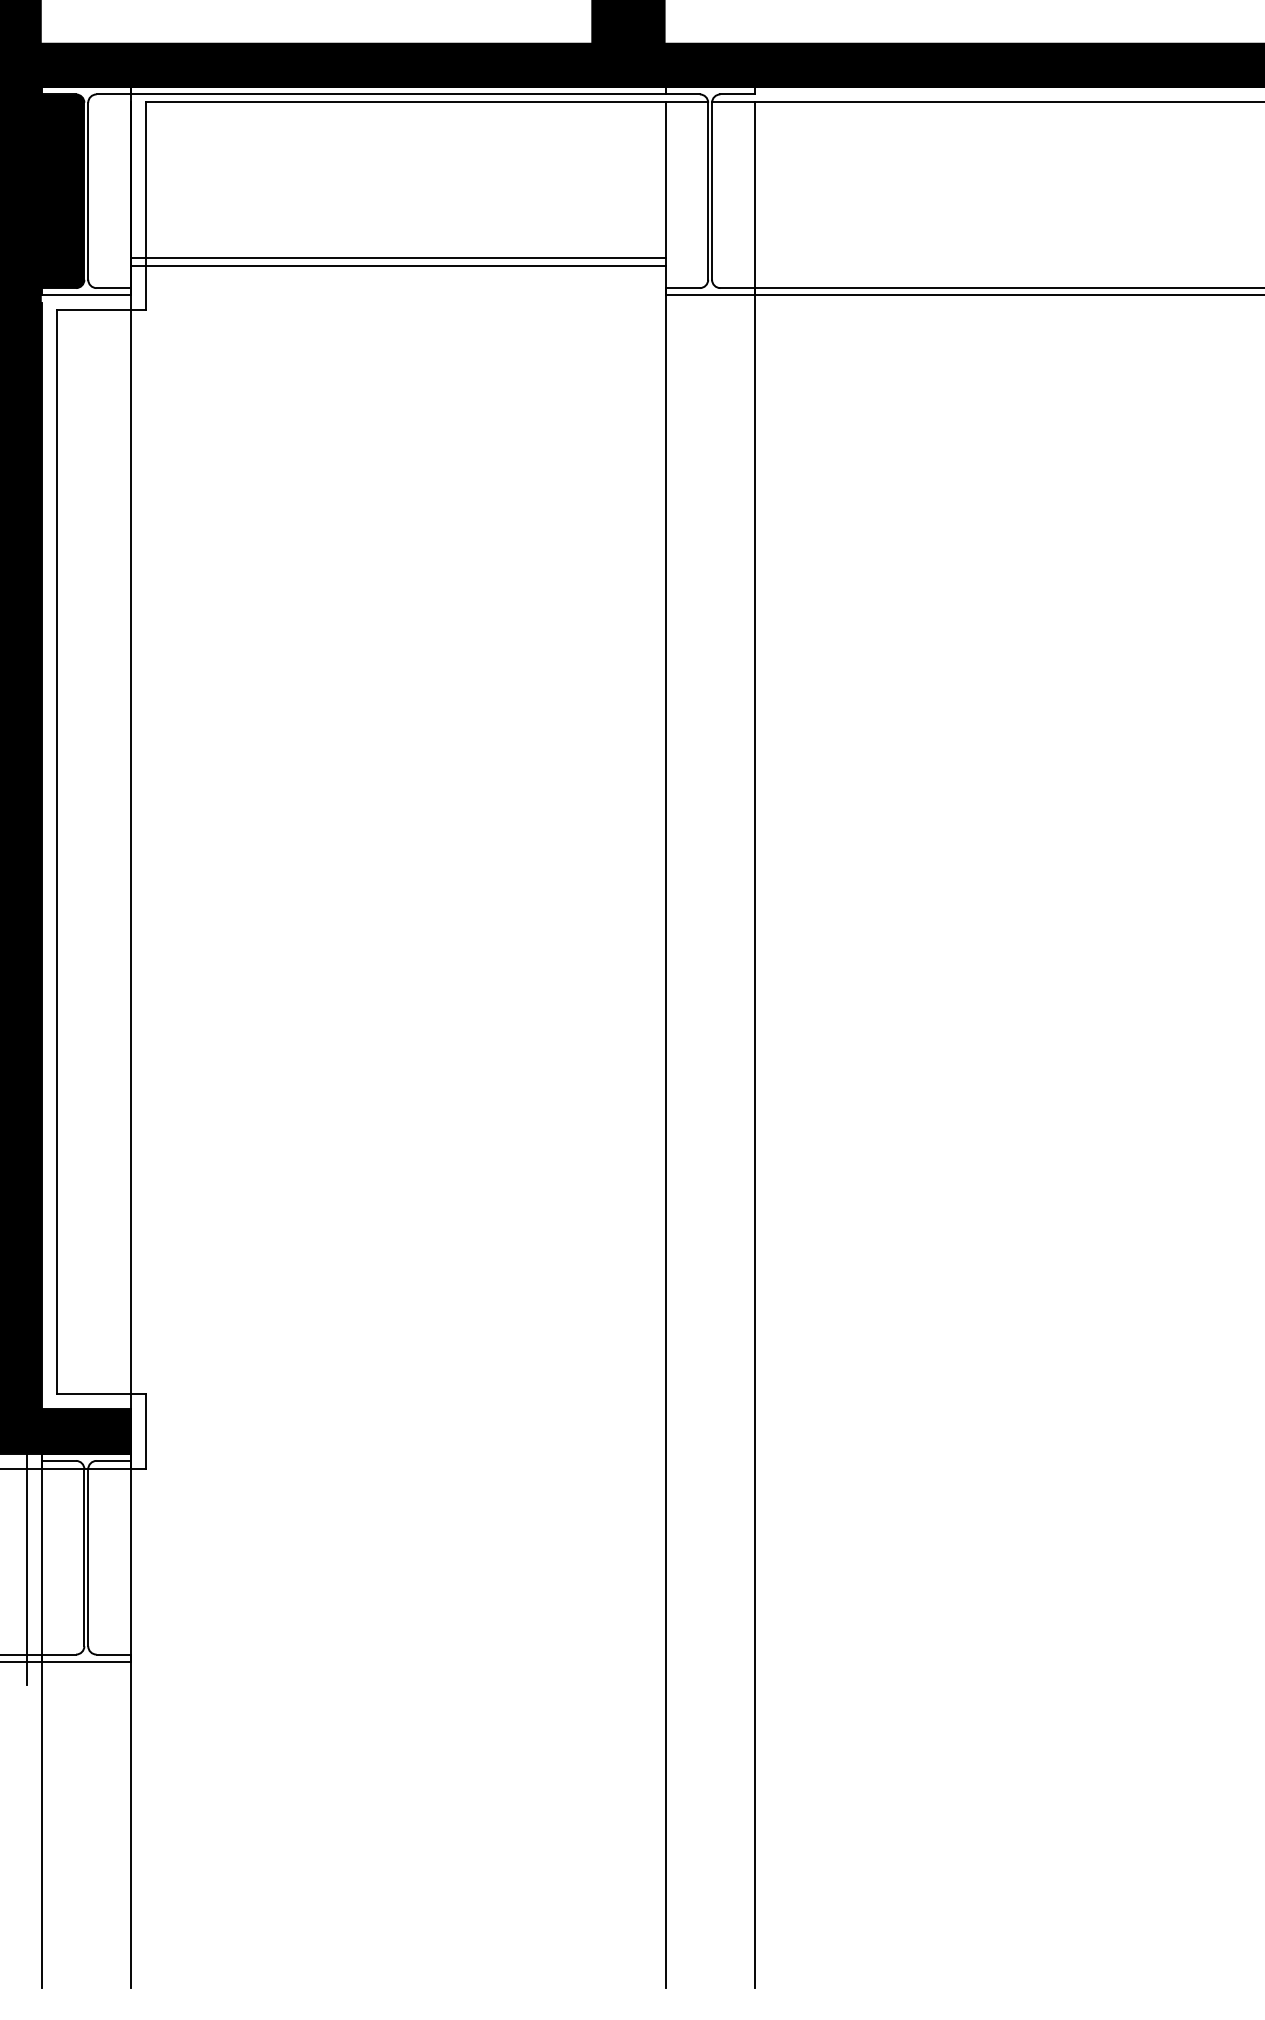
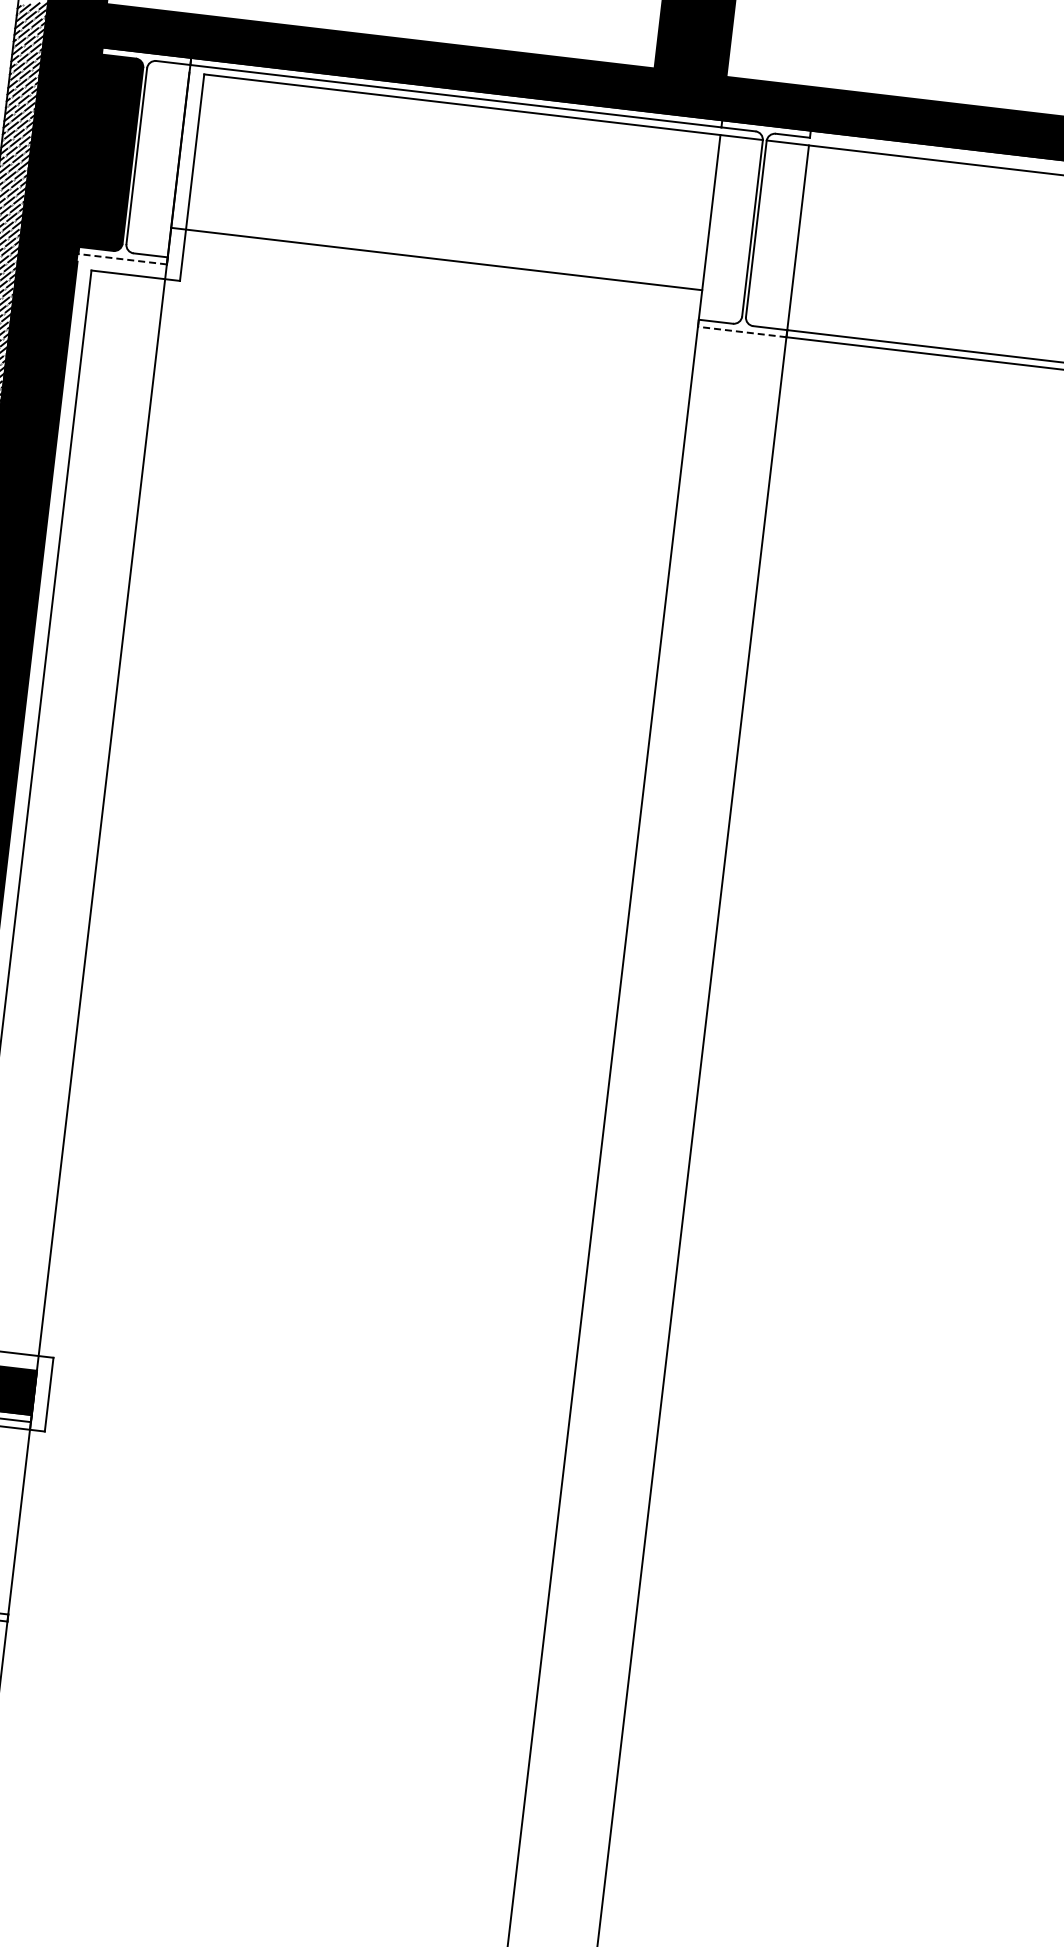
line: (397, 265) -> (435, 266), removed
line: (86, 295) -> (122, 259), solid -> dashed
line: (710, 295) -> (742, 332), solid -> dashed

